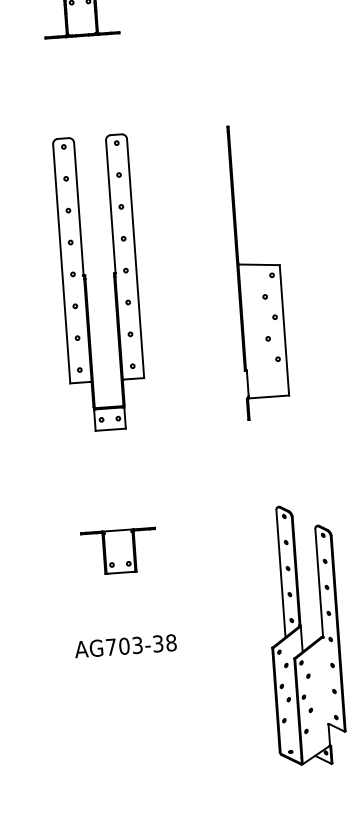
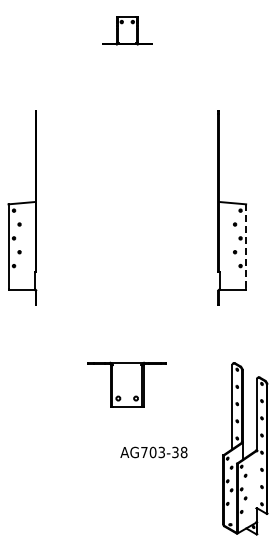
part: (86, 283) -> (118, 207), removed
line: (284, 330) -> (246, 247), solid -> dashed
part: (119, 550) -> (127, 384), size x1.6
text: (125, 646) -> (153, 452), moved

